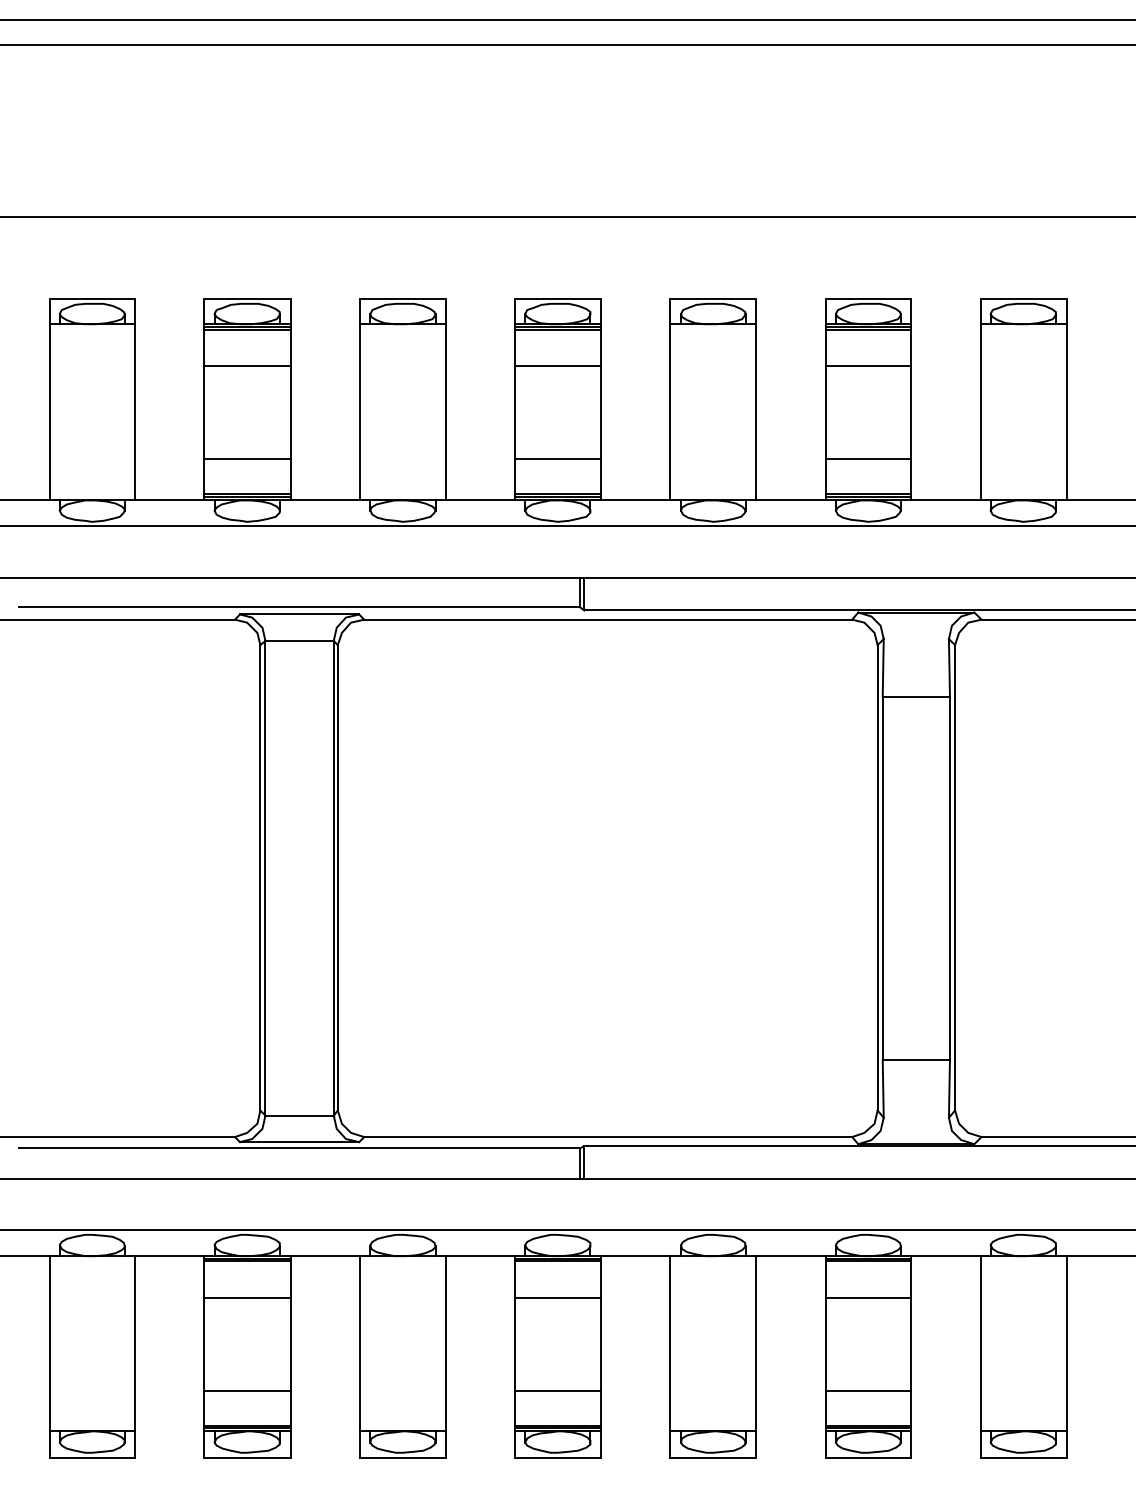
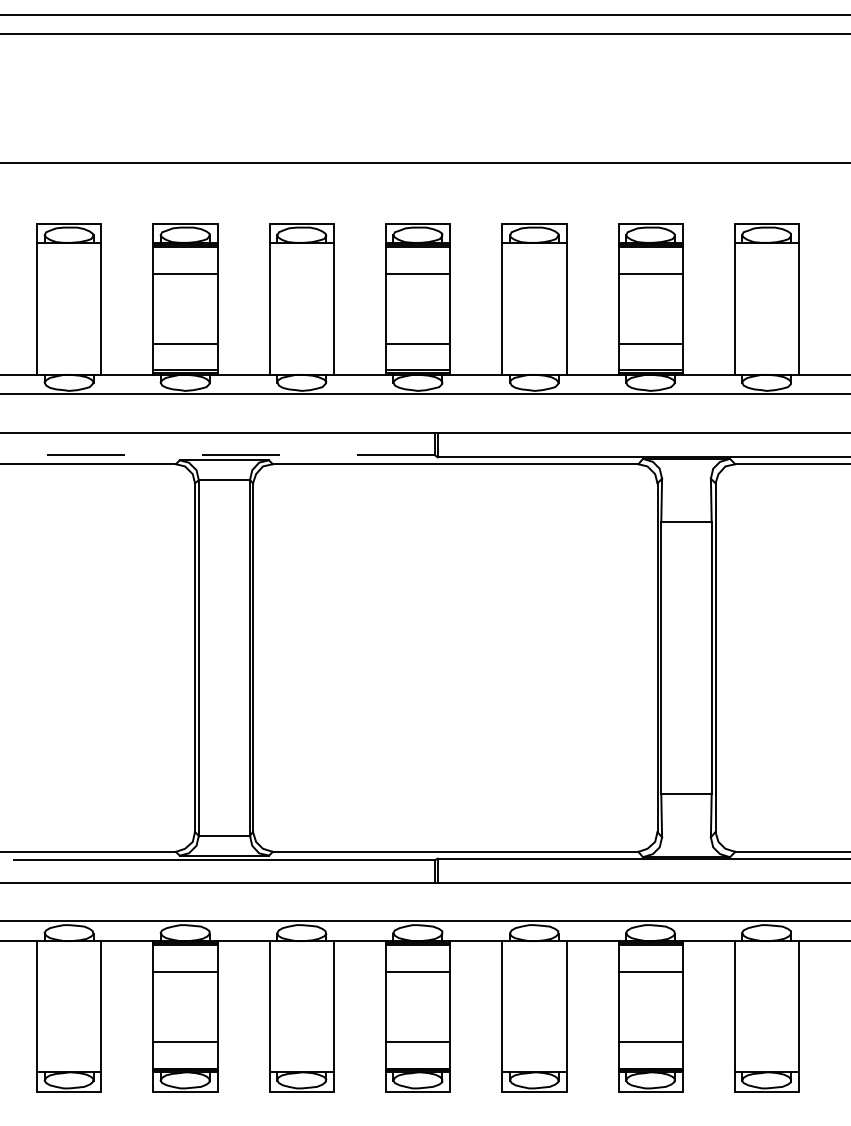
line: (298, 608) -> (223, 455), solid -> dashed

